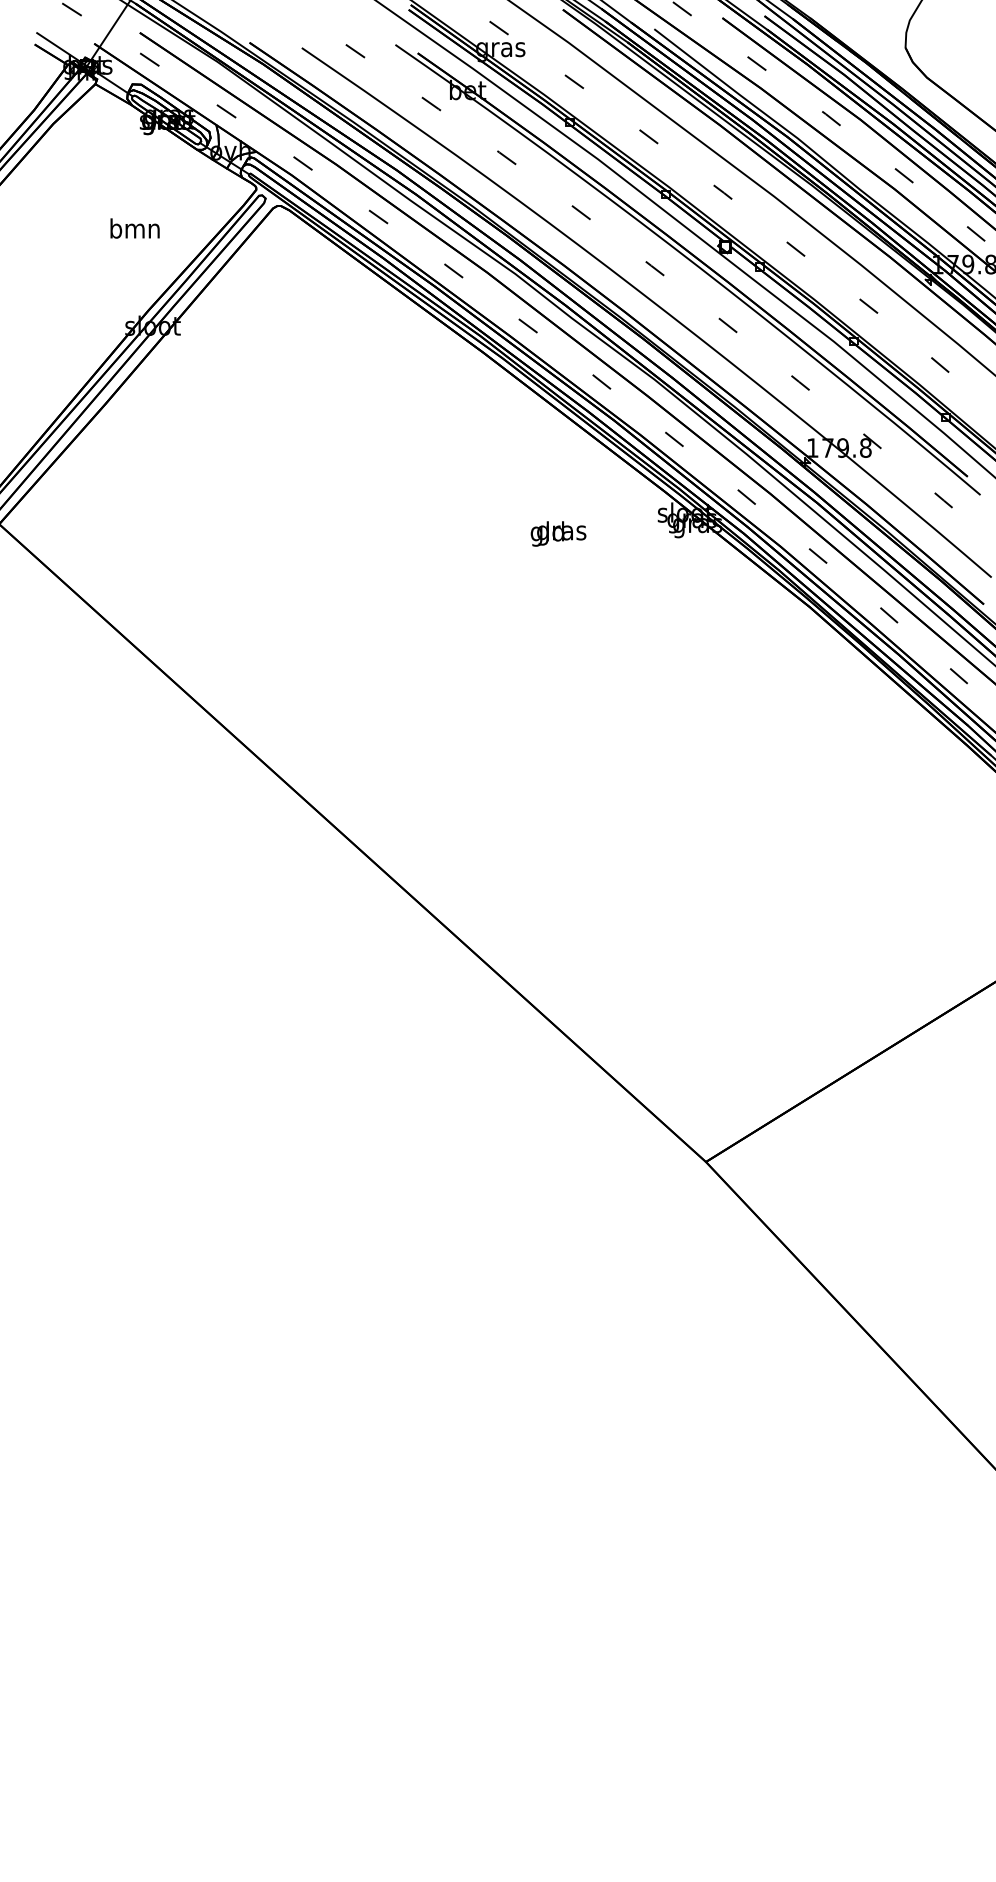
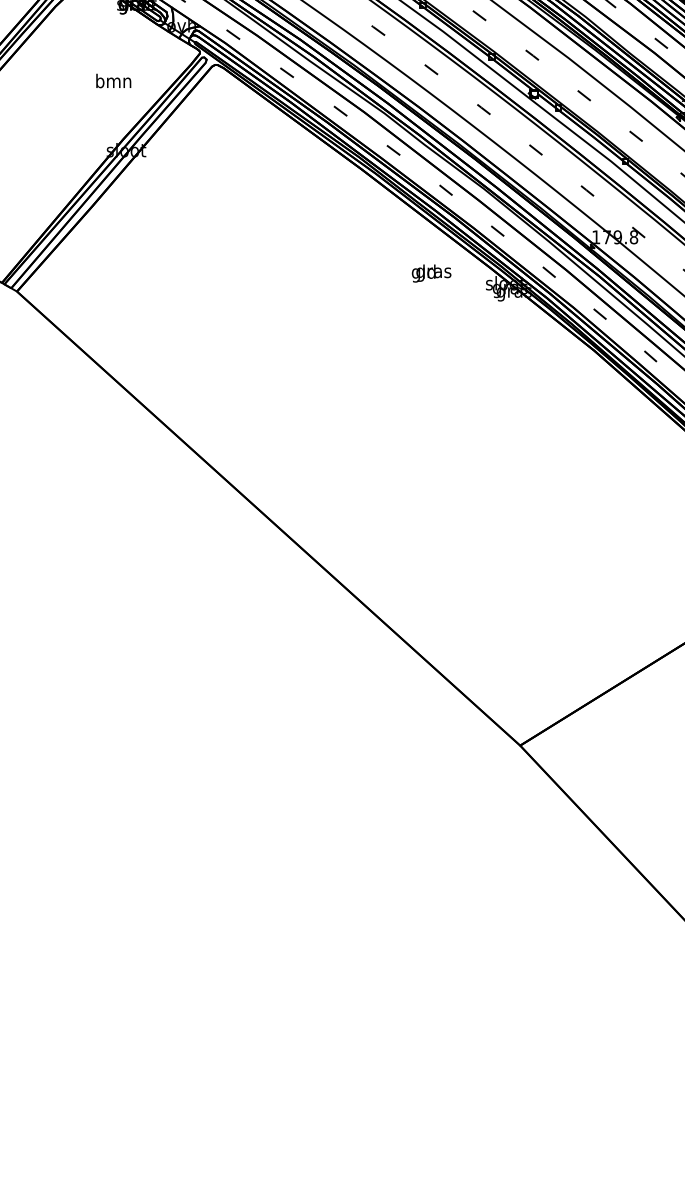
text: (558, 533) -> (431, 273), moved

